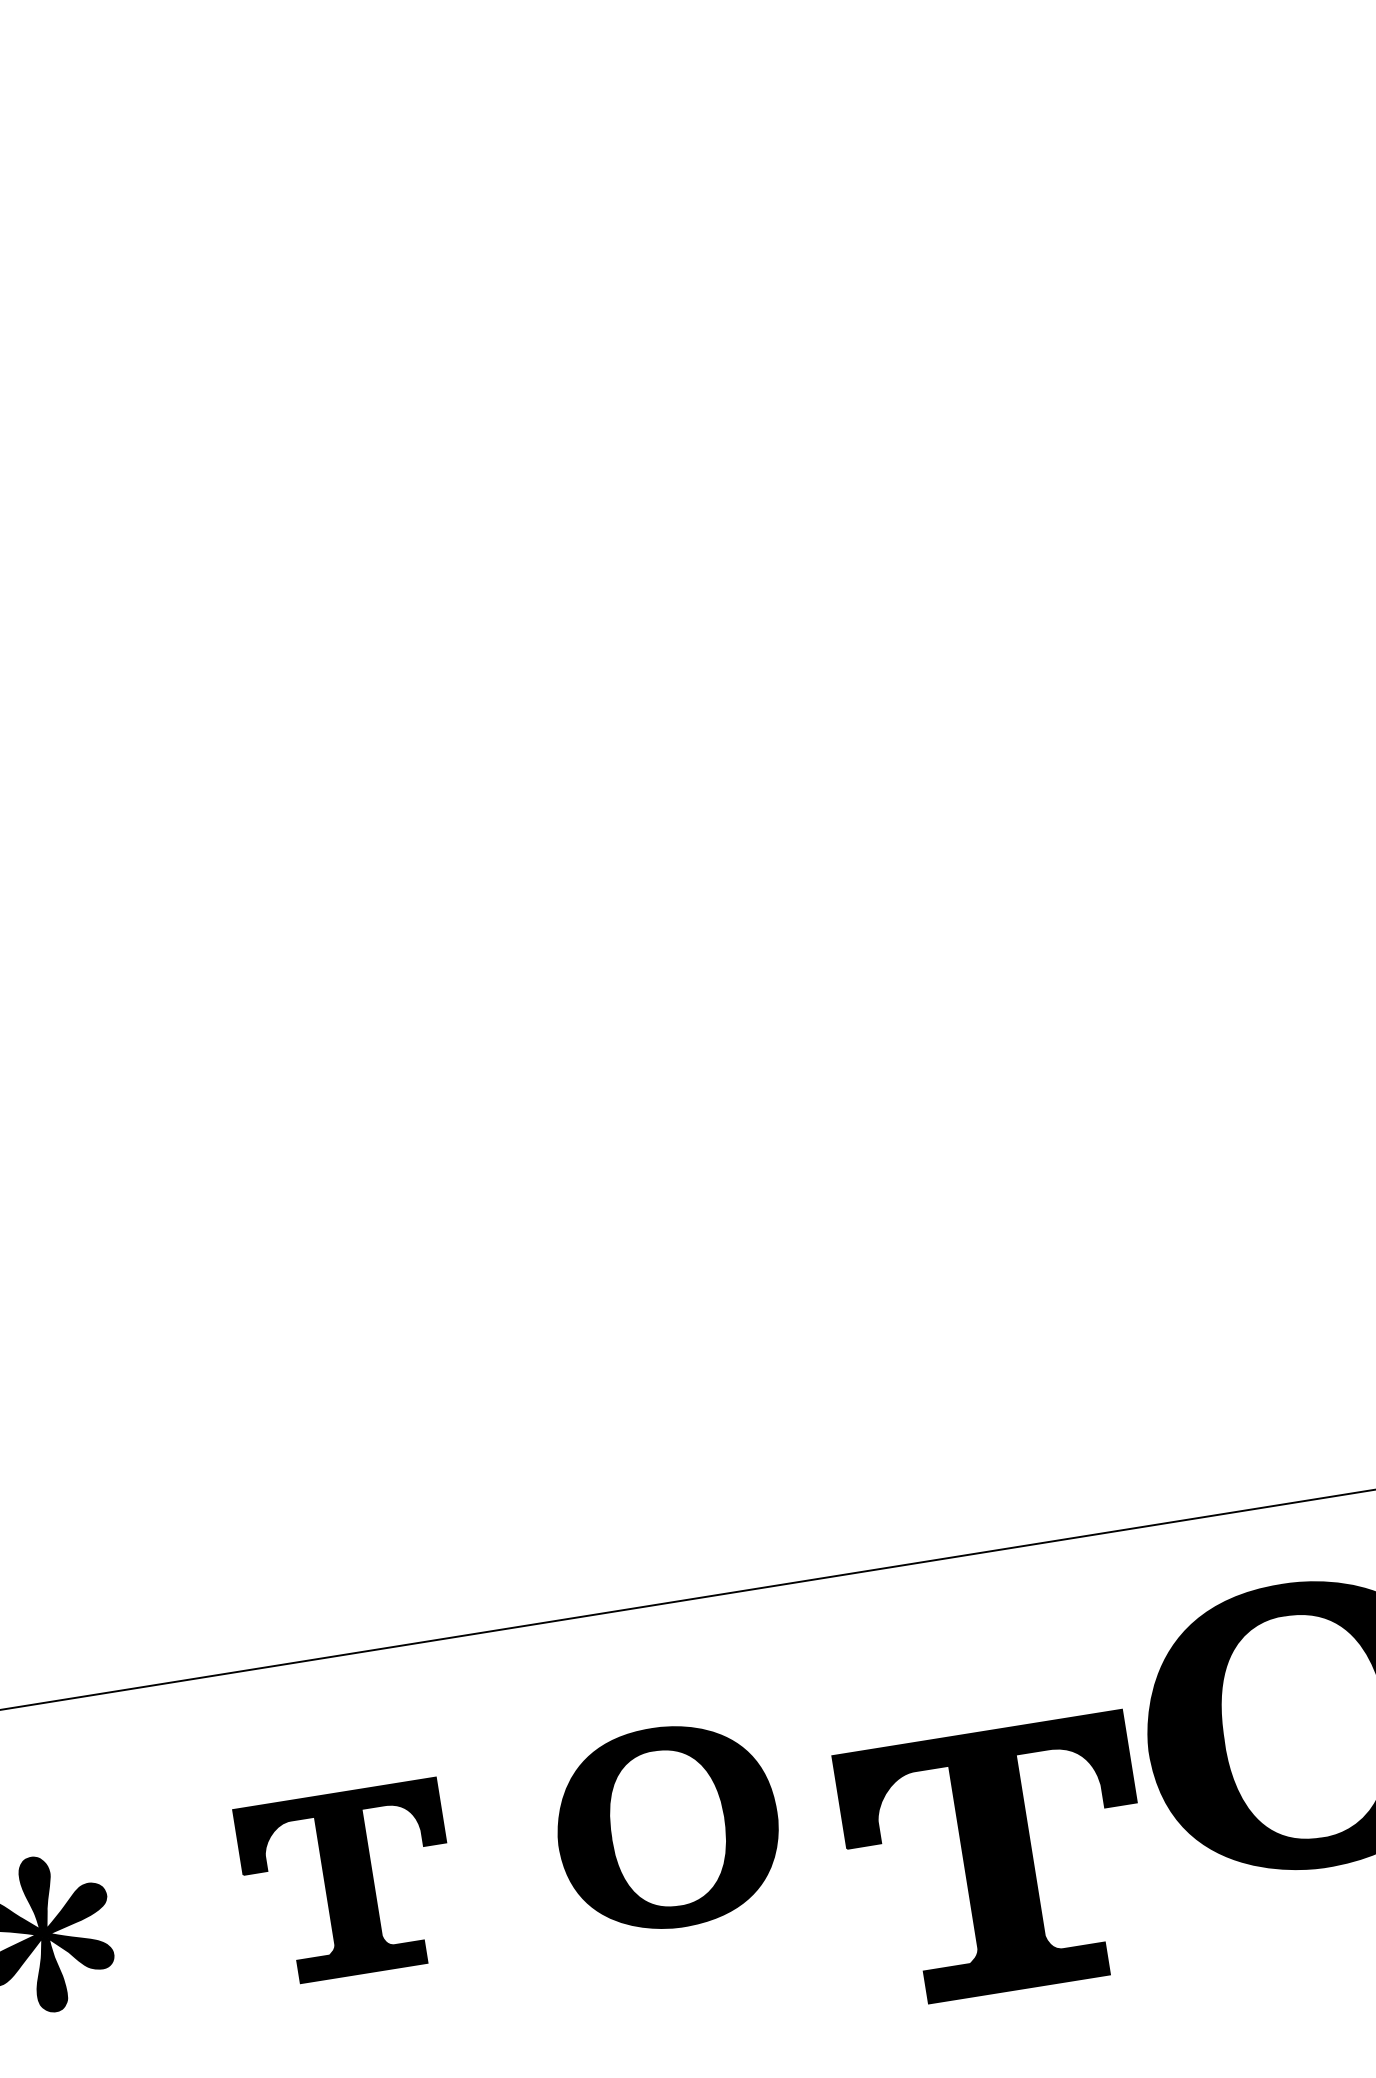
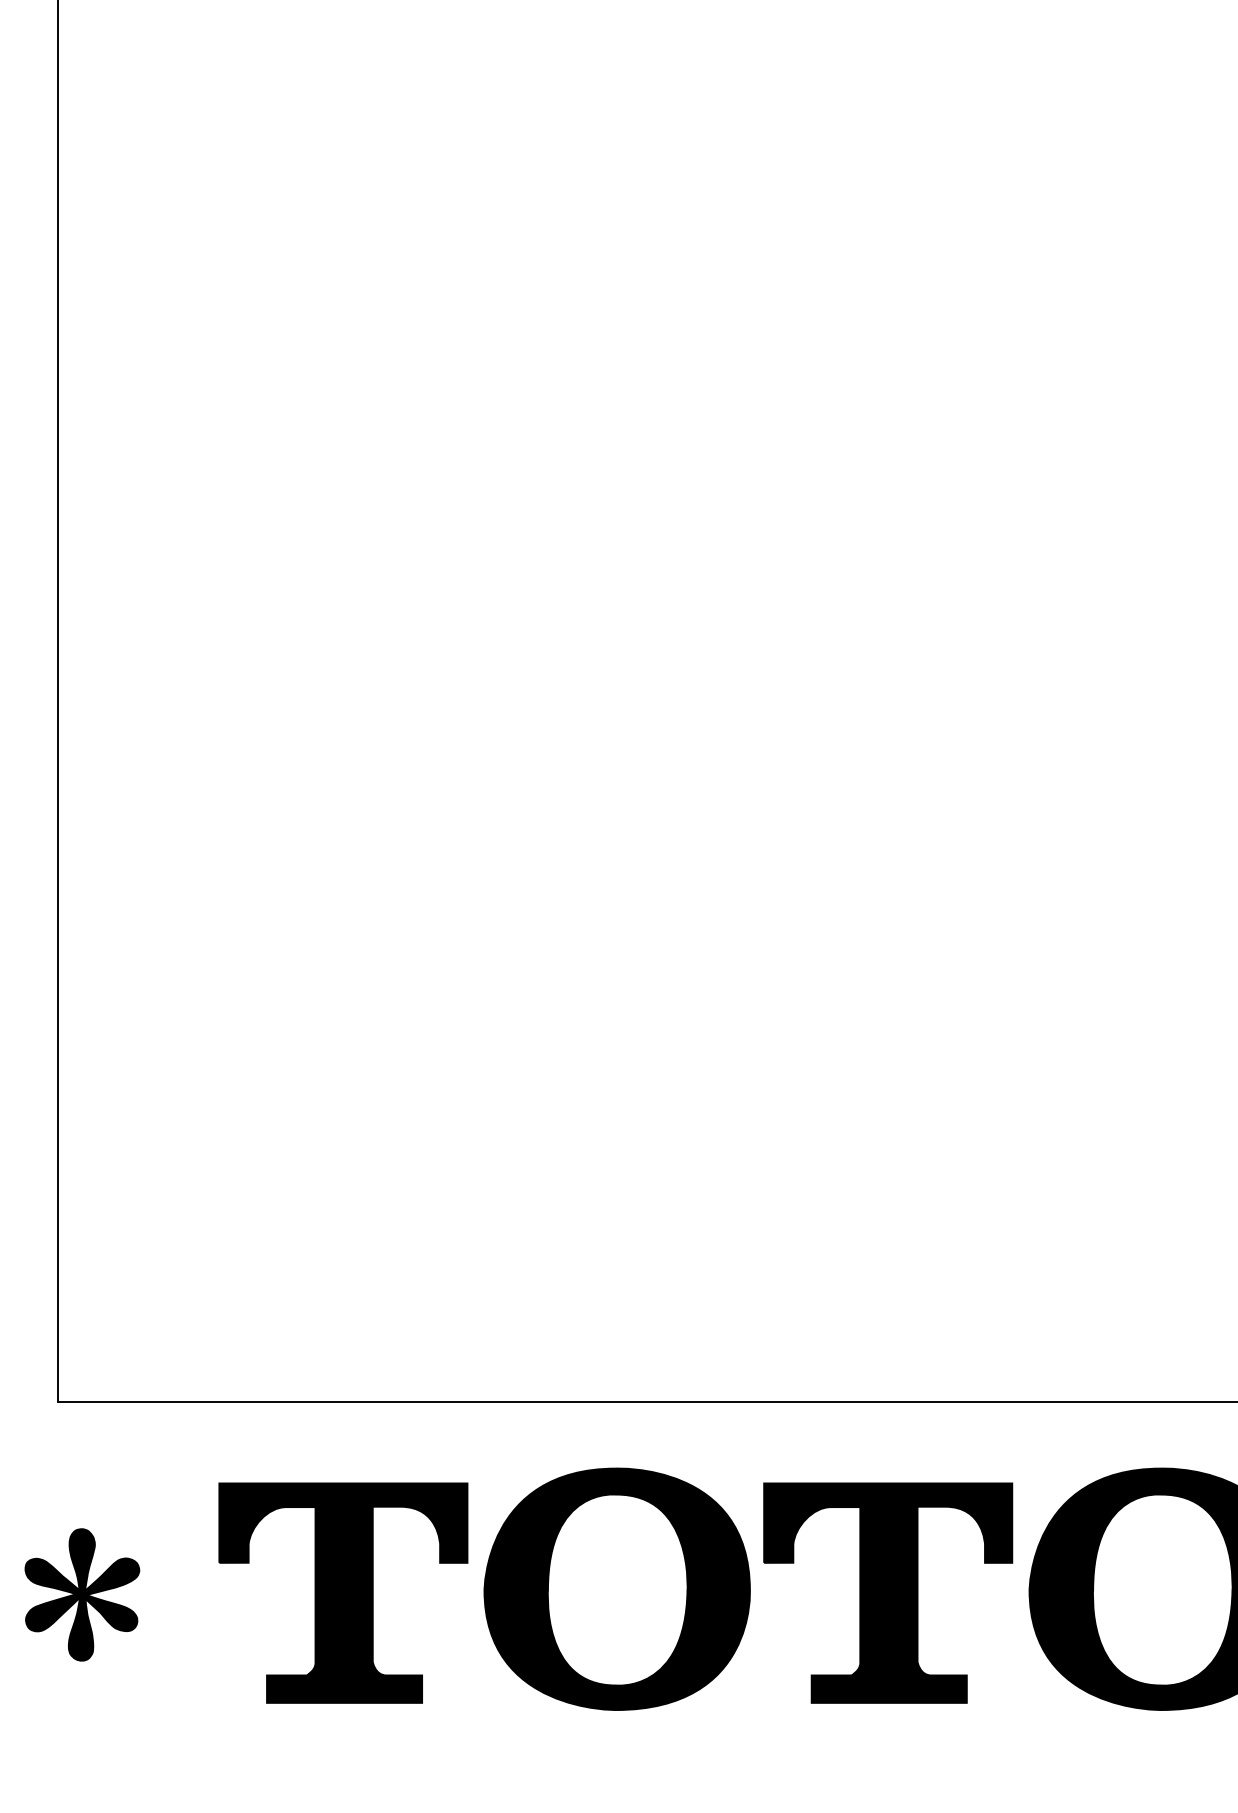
part: (666, 1827) -> (616, 1588), size x1.43
part: (997, 1860) -> (888, 1592), moved
part: (348, 1882) -> (343, 1592), size x1.43

